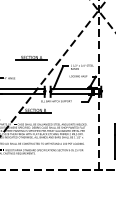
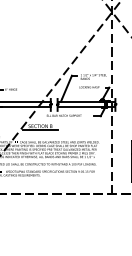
line: (31, 58) -> (35, 66), removed

